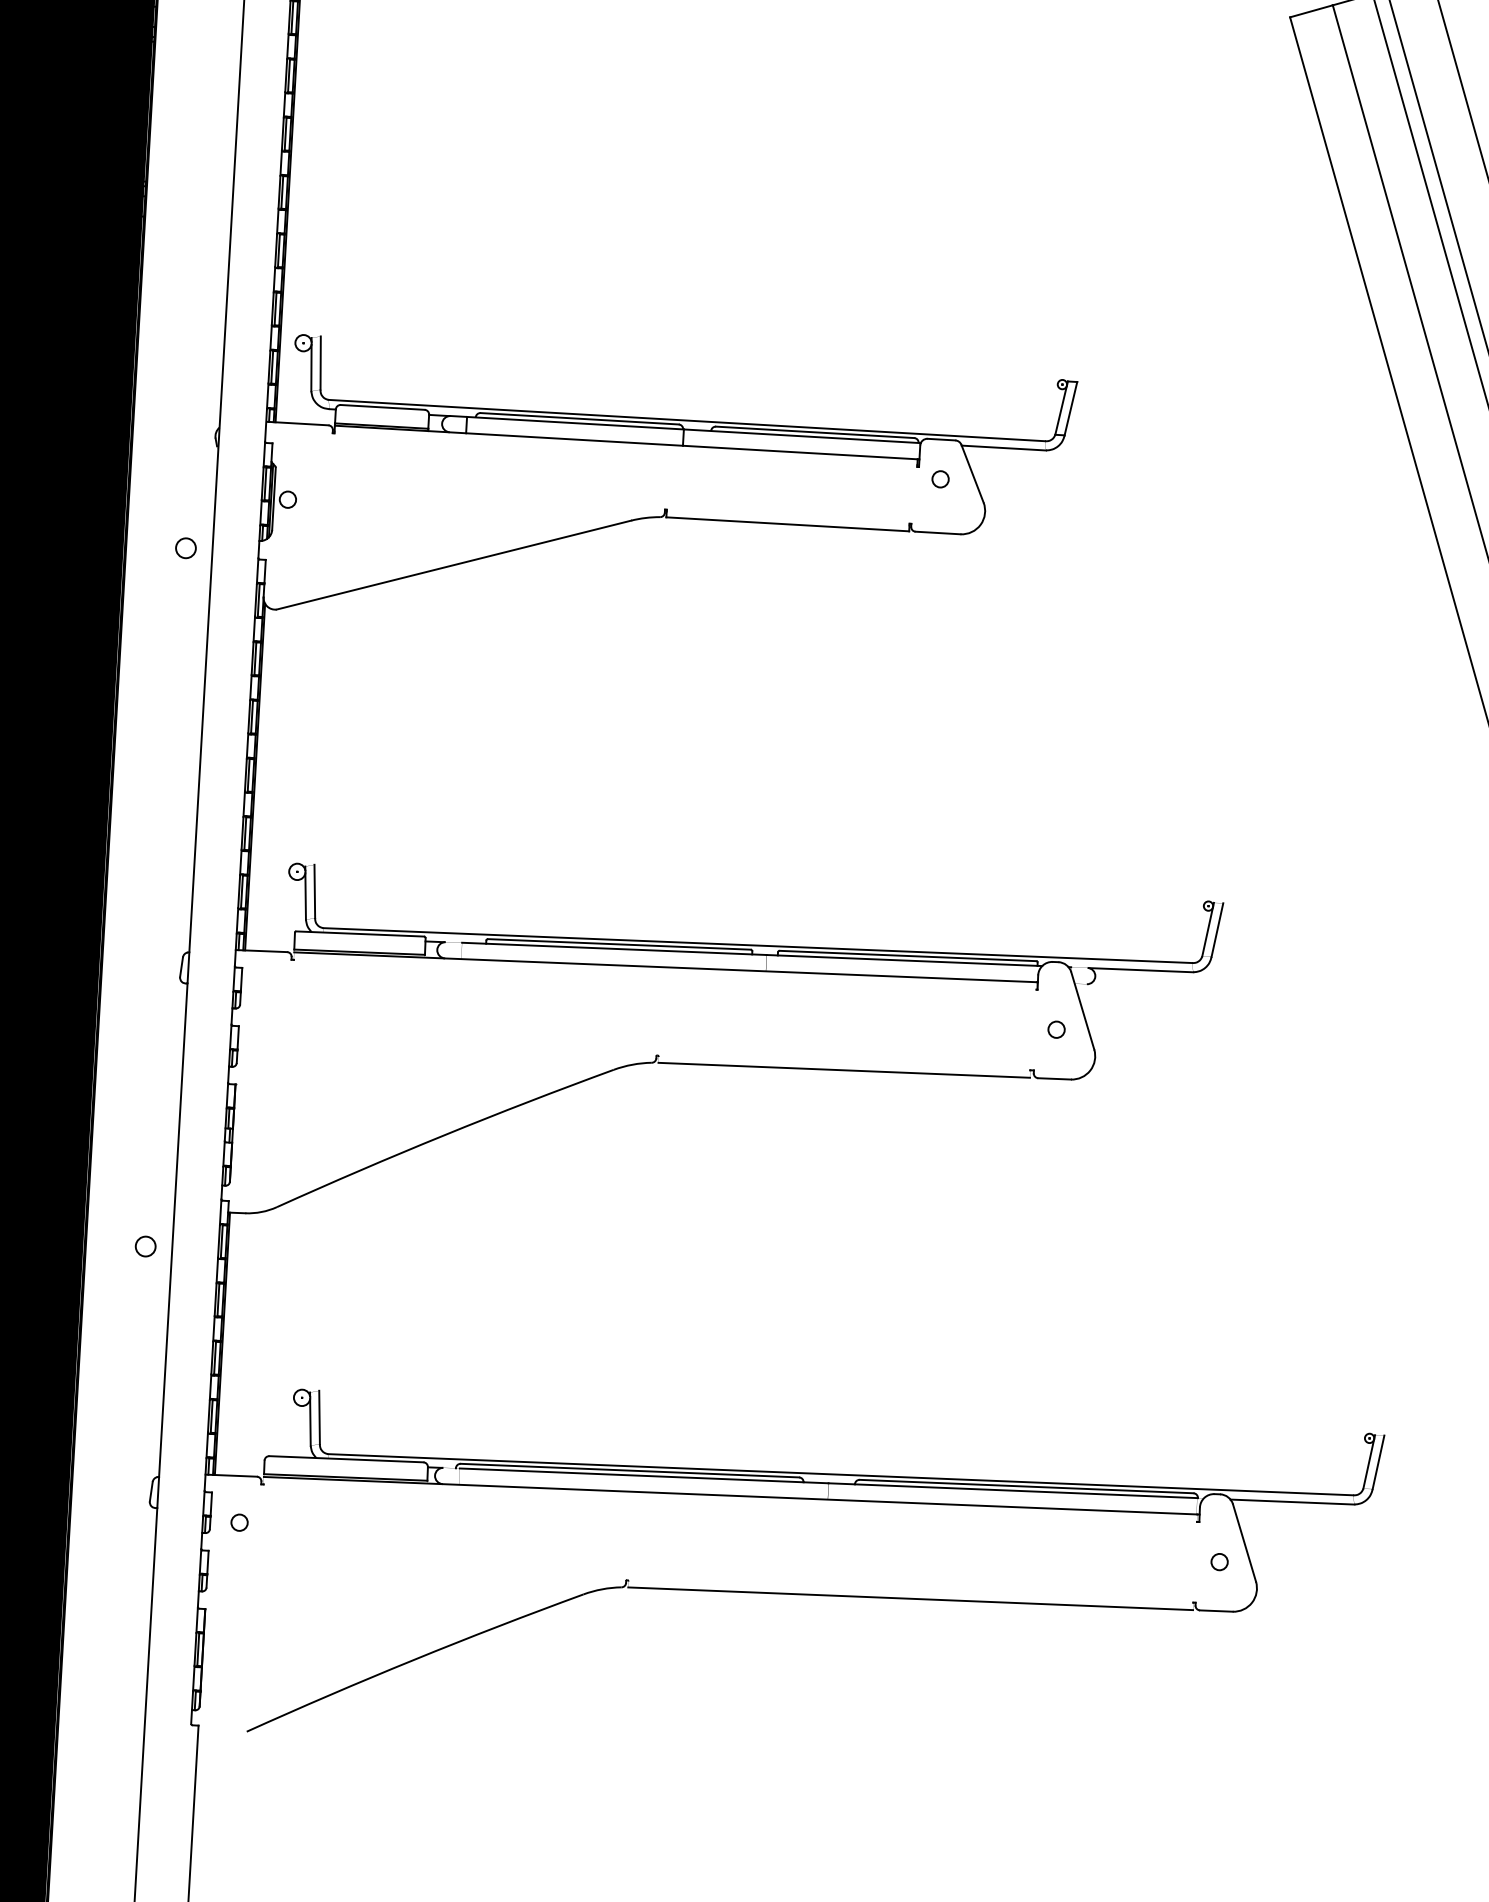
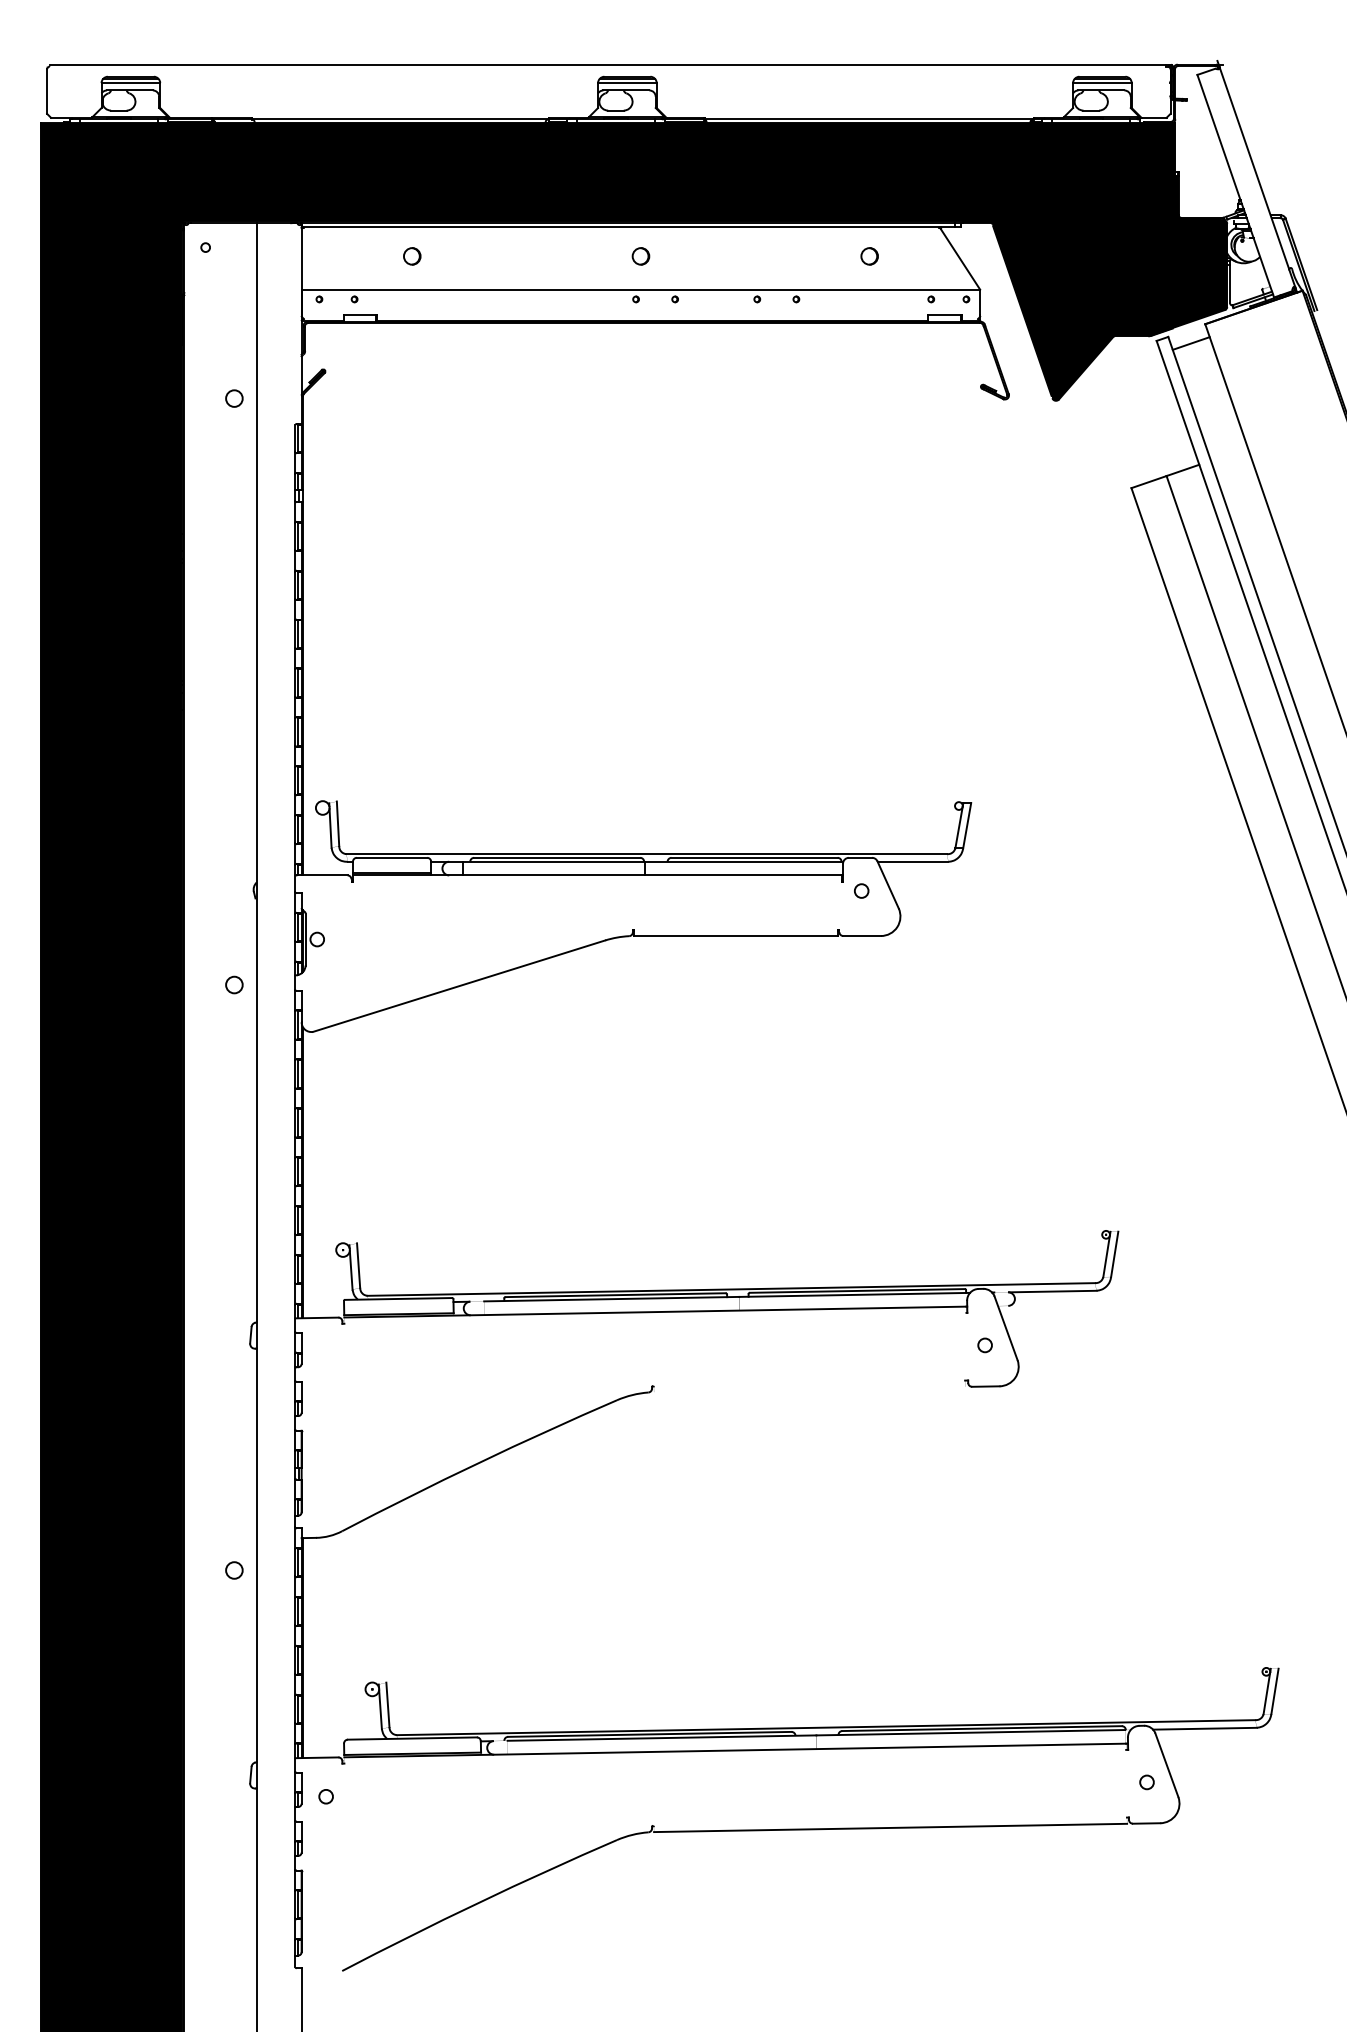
line: (844, 1070) -> (809, 1389), removed

